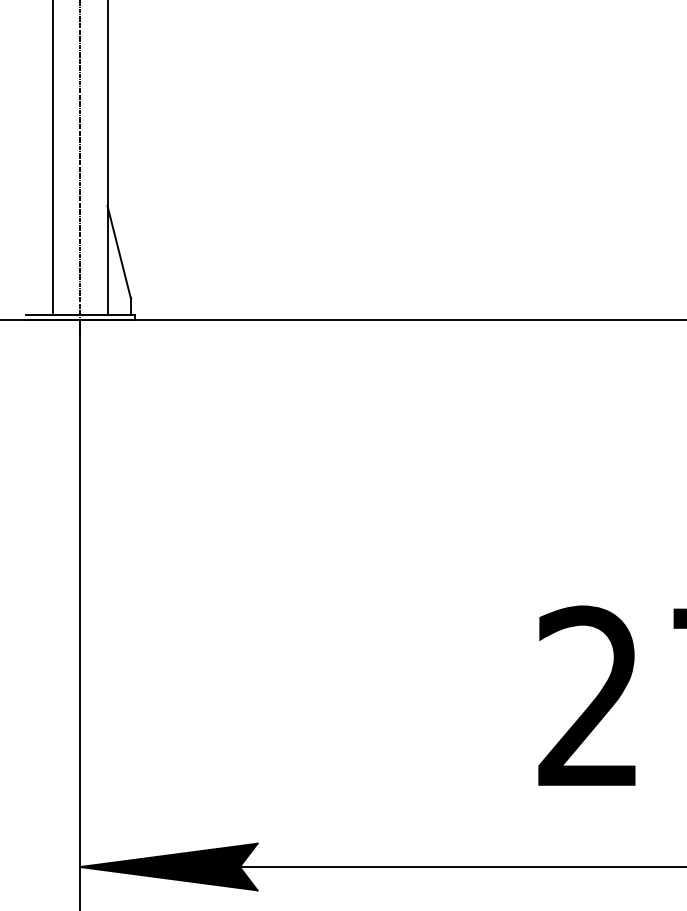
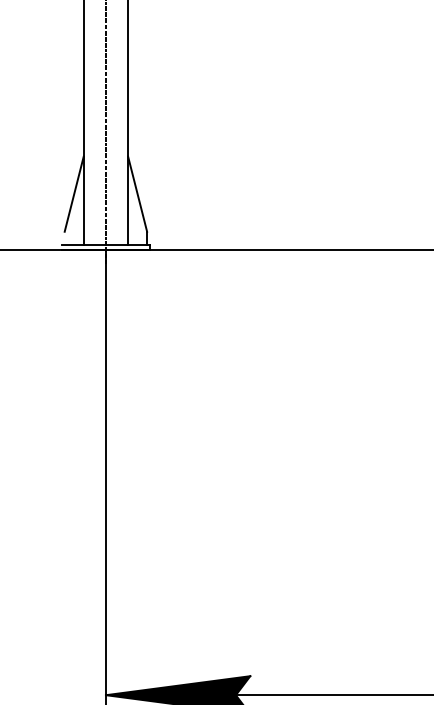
line: (41, 252) -> (74, 194), added

